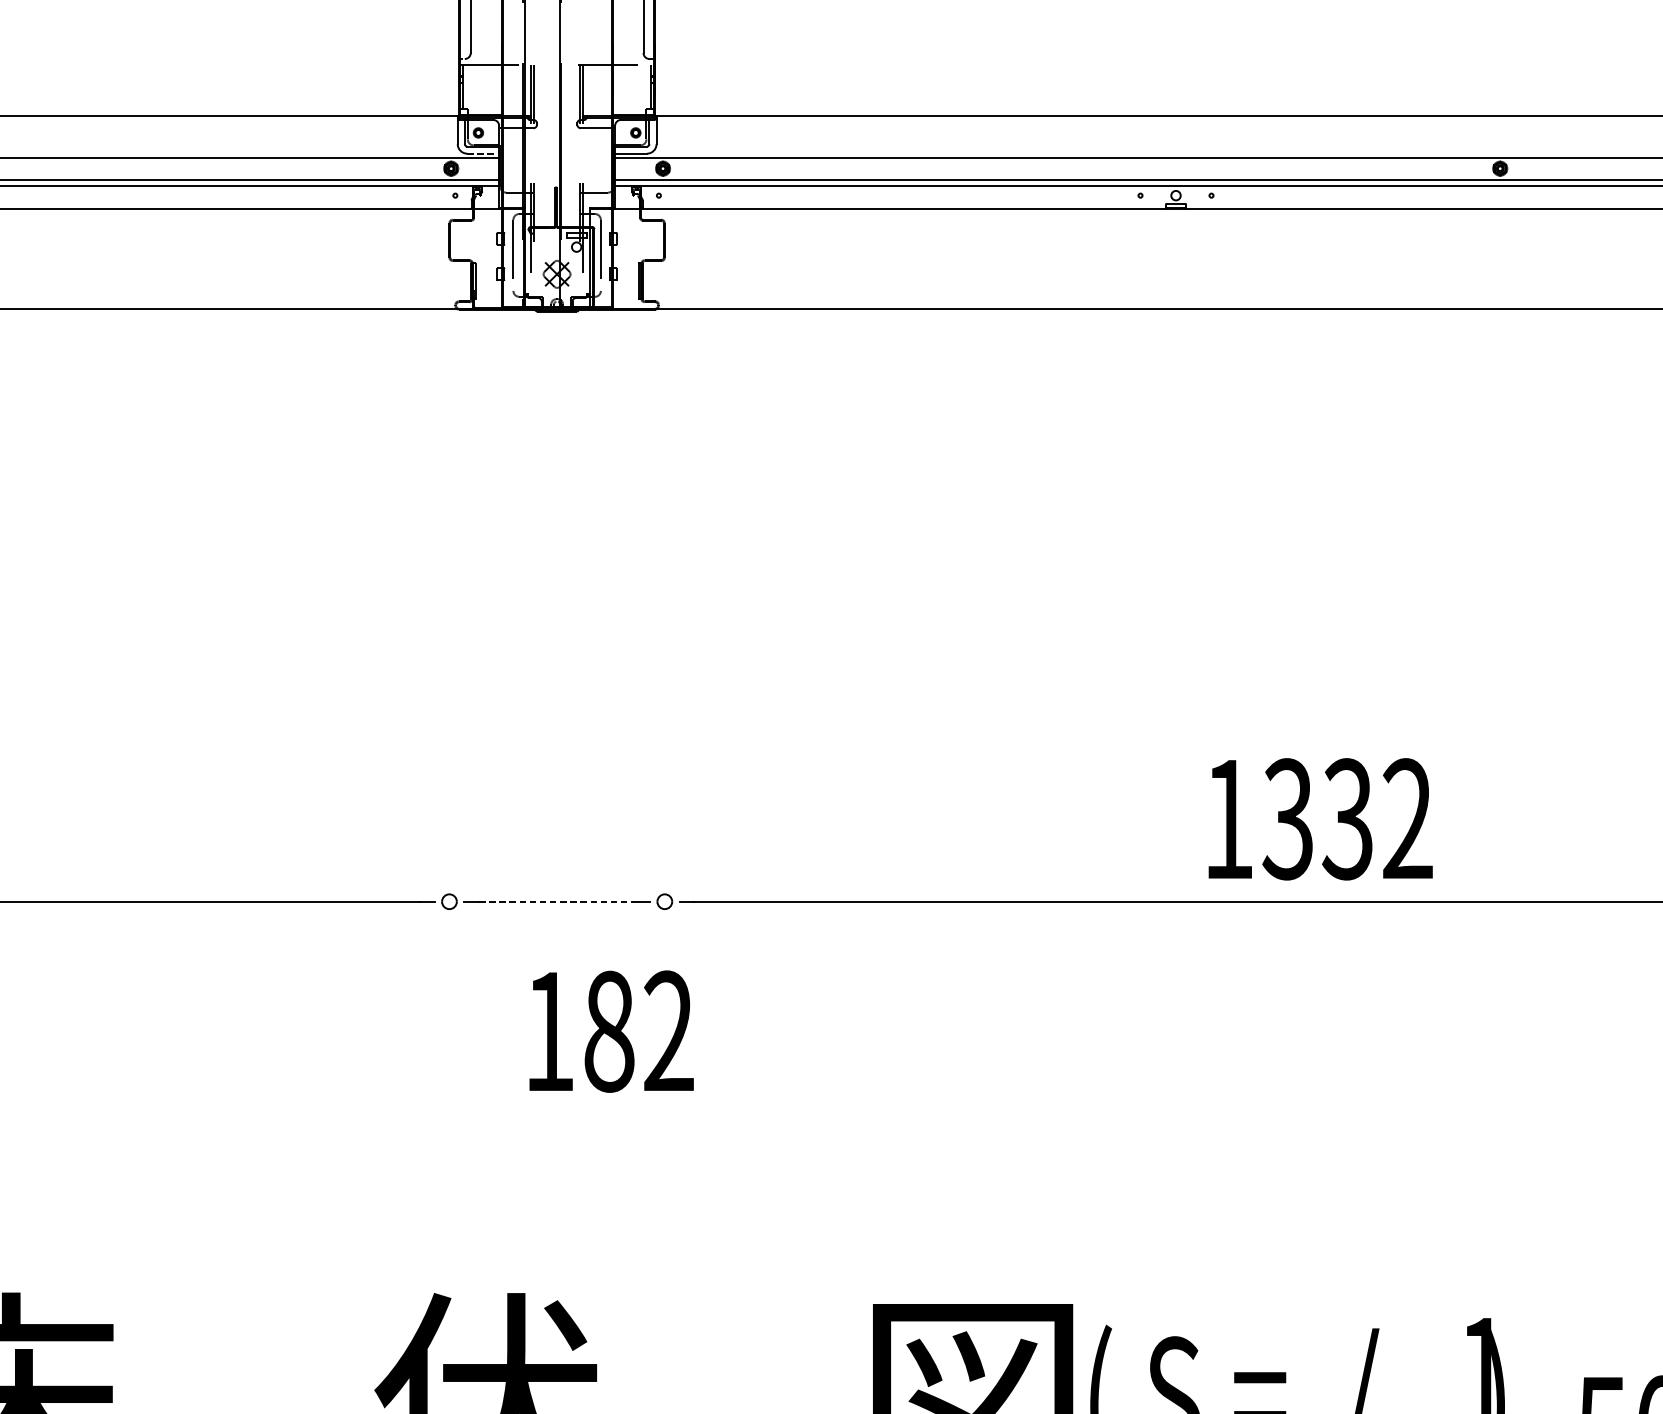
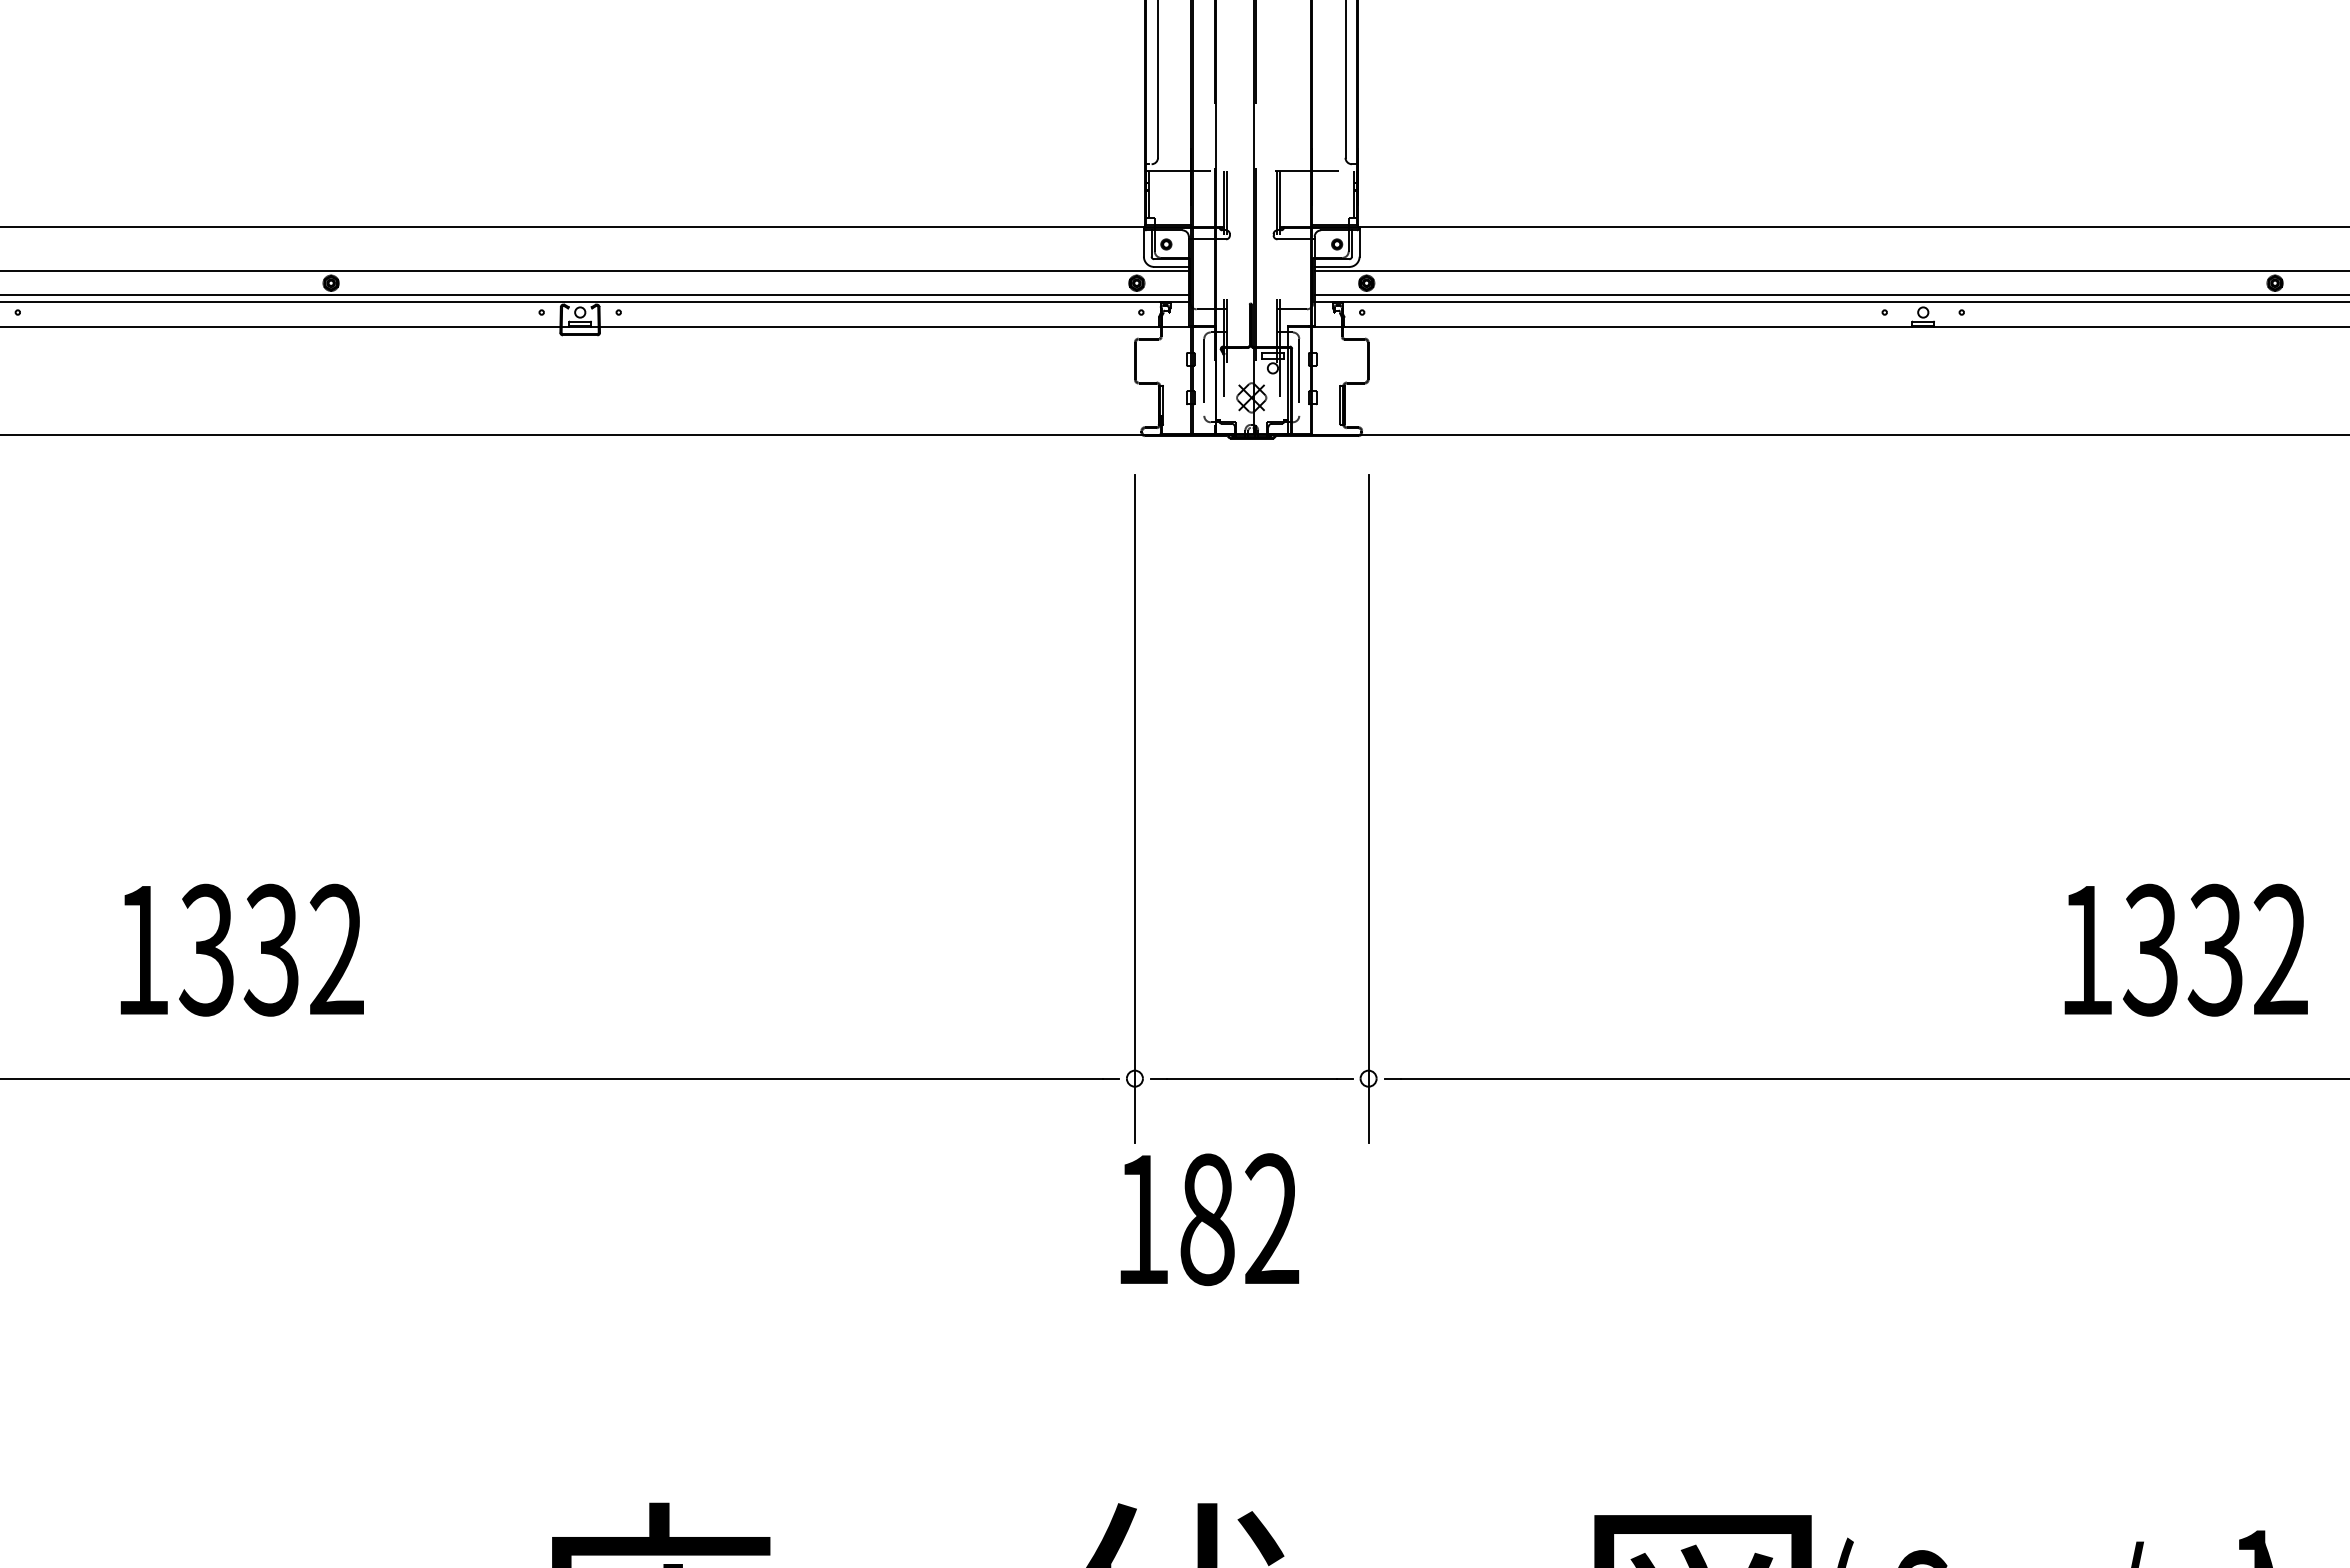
line: (484, 153) -> (1172, 266), dashed -> solid
line: (449, 652) -> (1134, 808), added
line: (664, 652) -> (1368, 808), added
text: (1319, 818) -> (2185, 949), moved
line: (556, 901) -> (1251, 1078), dashed -> solid
text: (611, 1031) -> (1209, 1219), moved

